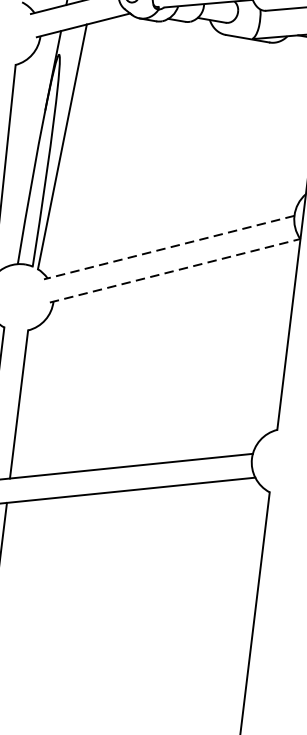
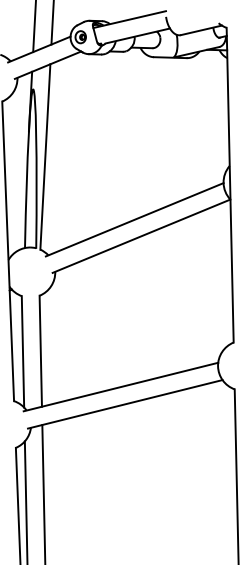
line: (168, 247) -> (134, 219), dashed -> solid
line: (175, 271) -> (141, 236), dashed -> solid

